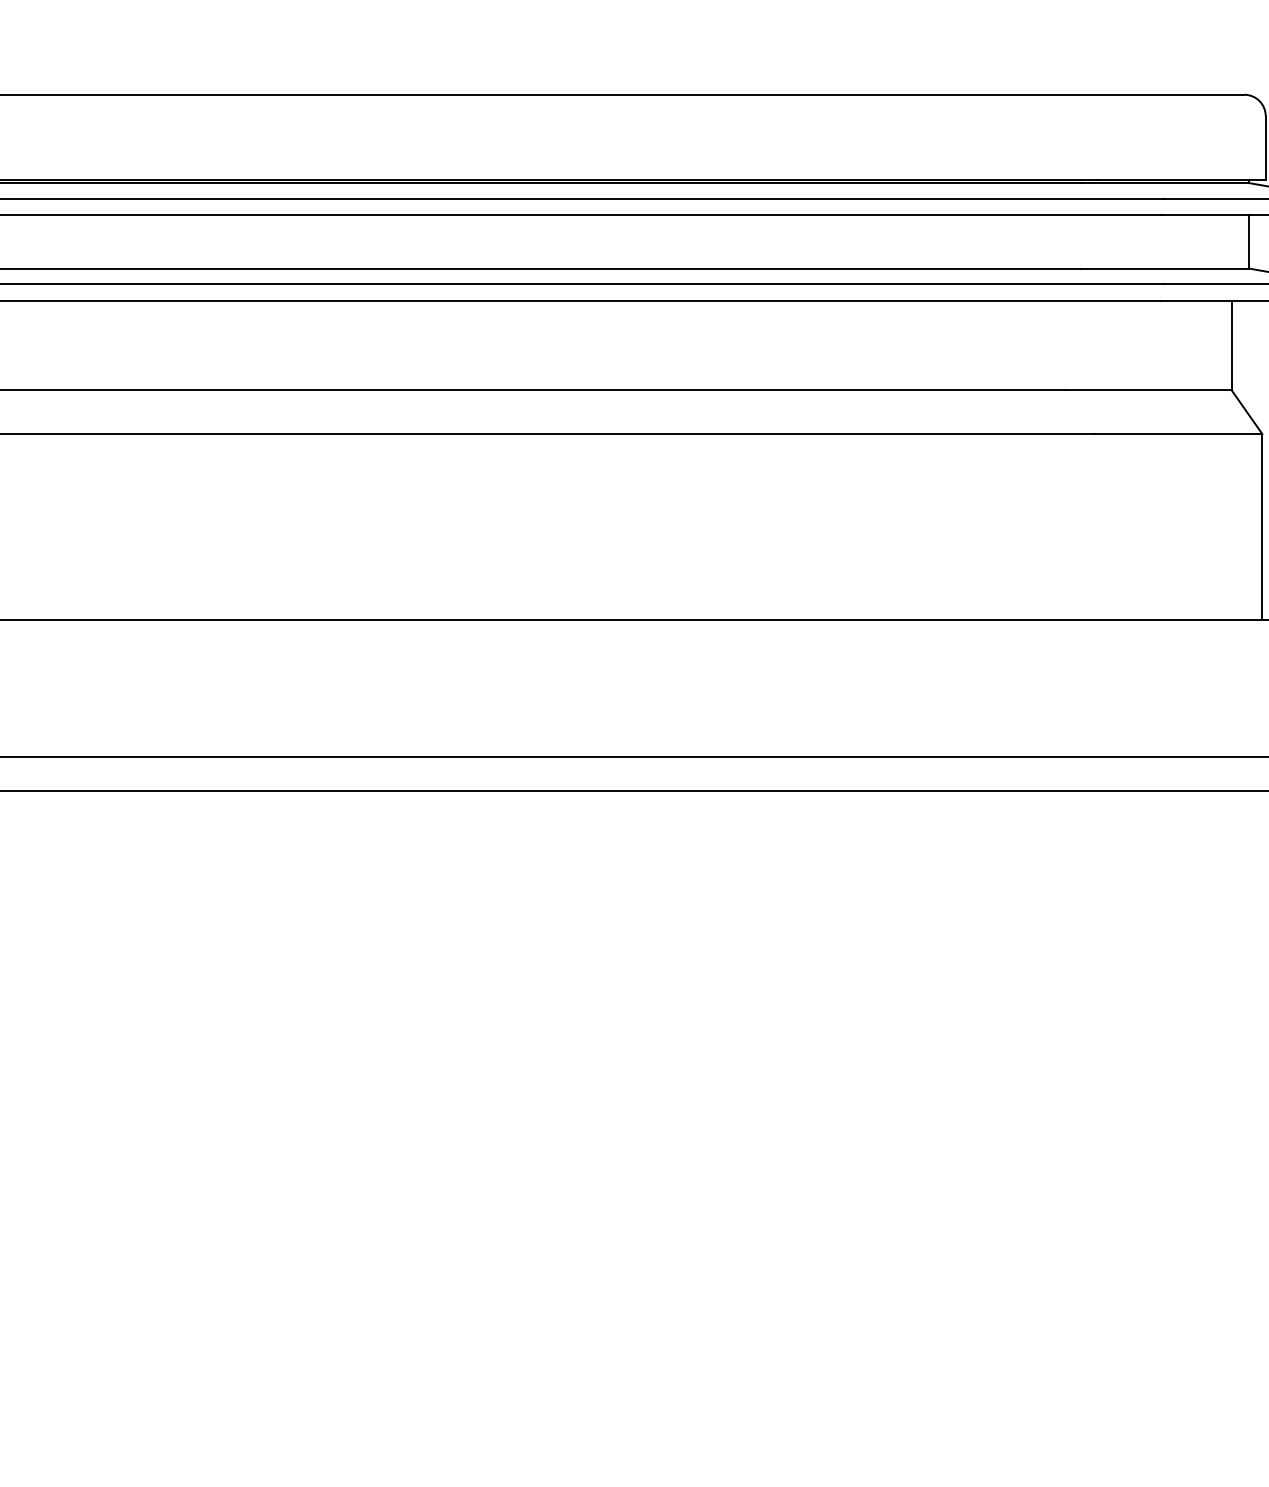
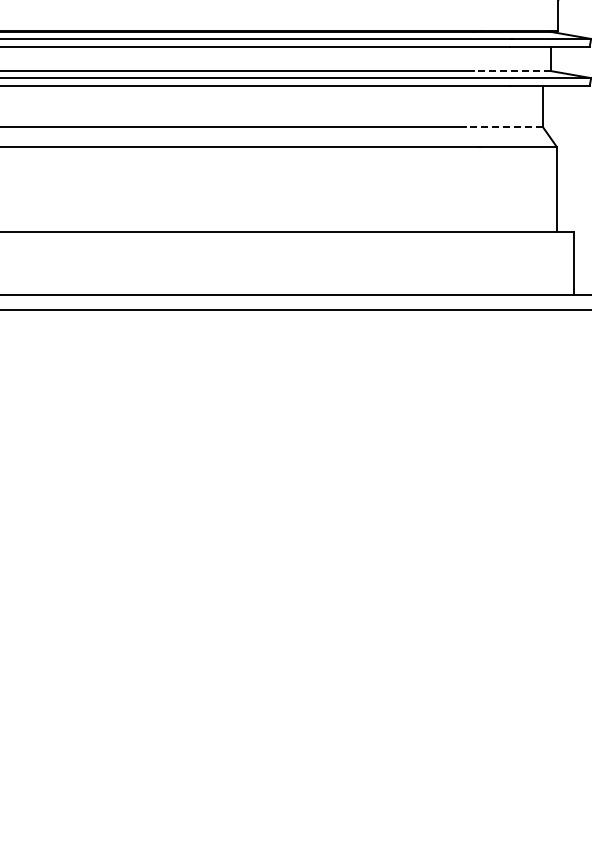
line: (1163, 269) -> (511, 71), solid -> dashed
line: (1148, 389) -> (504, 126), solid -> dashed

